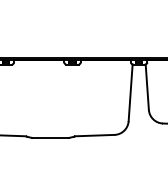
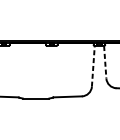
line: (147, 87) -> (105, 62), solid -> dashed
line: (130, 92) -> (93, 66), solid -> dashed

